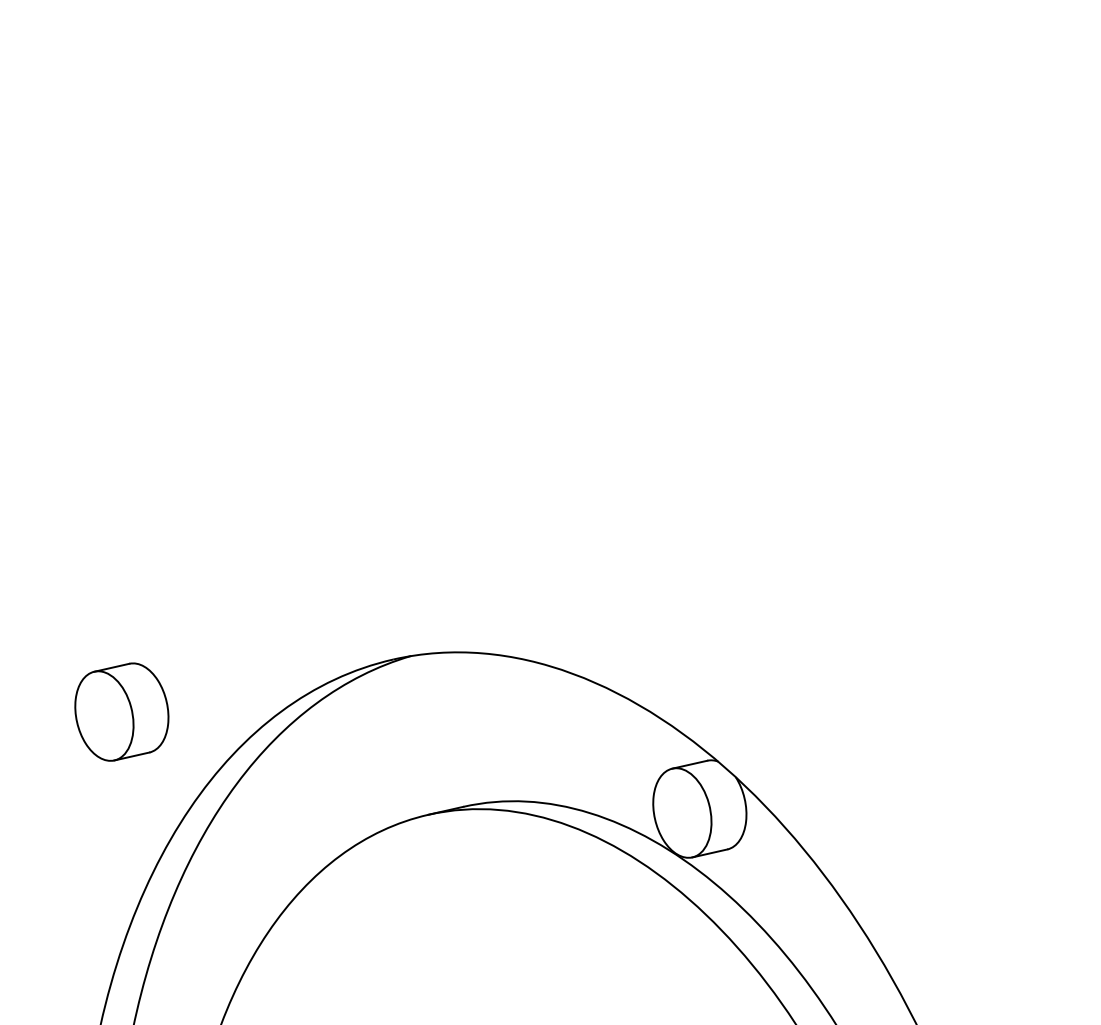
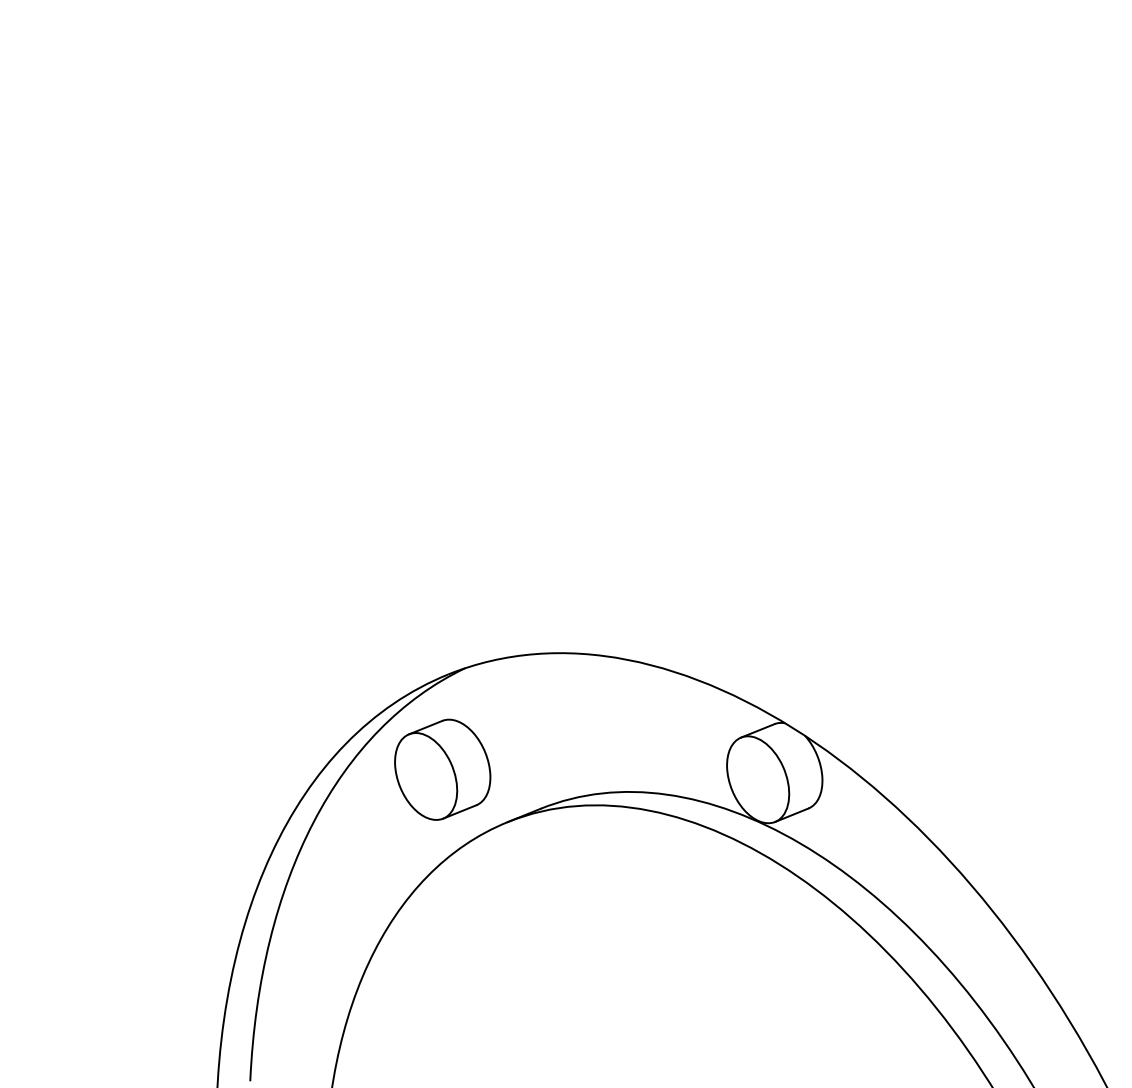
part: (121, 711) -> (442, 769), moved

